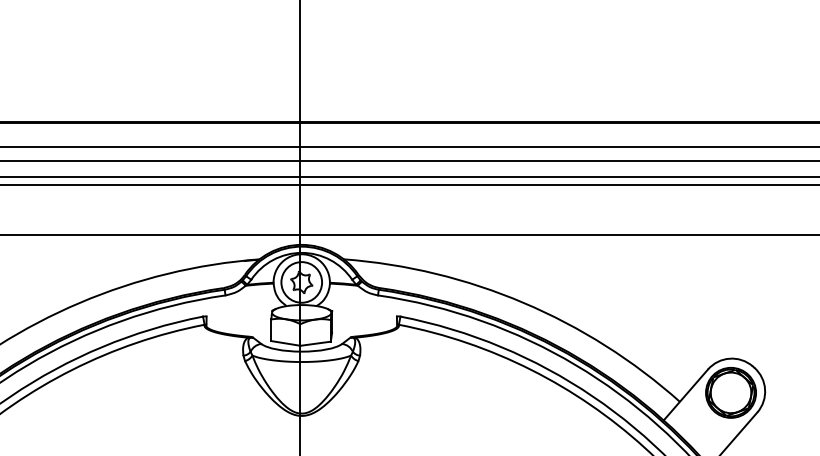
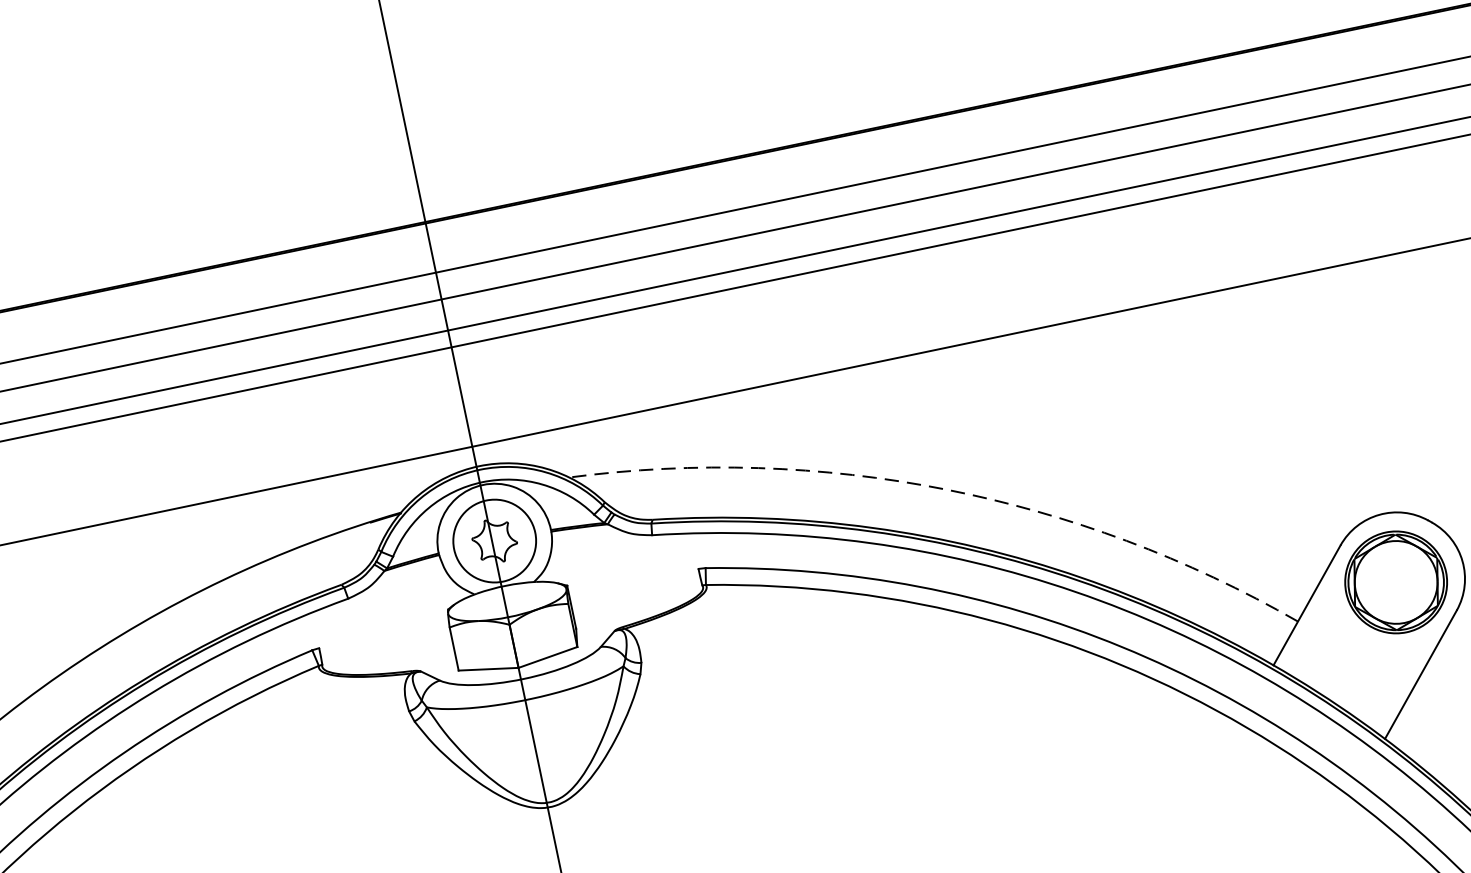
arc: (523, 302) -> (944, 488), solid -> dashed

